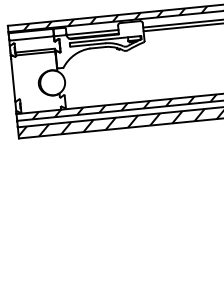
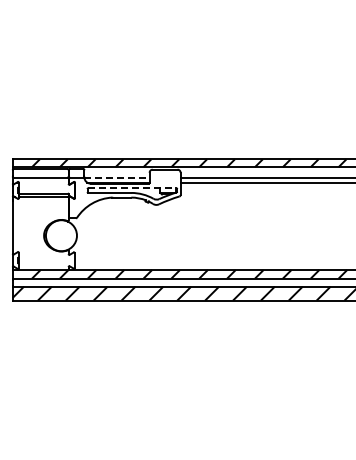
line: (92, 32) -> (117, 178), solid -> dashed
line: (105, 39) -> (132, 188), solid -> dashed

